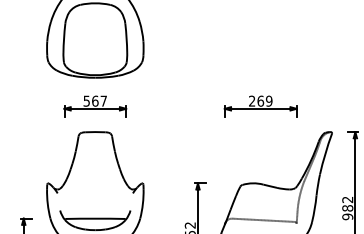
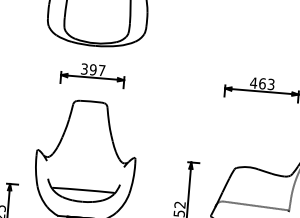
text: (90, 100) -> (88, 68), 567 -> 397
text: (260, 100) -> (262, 83), 269 -> 463

